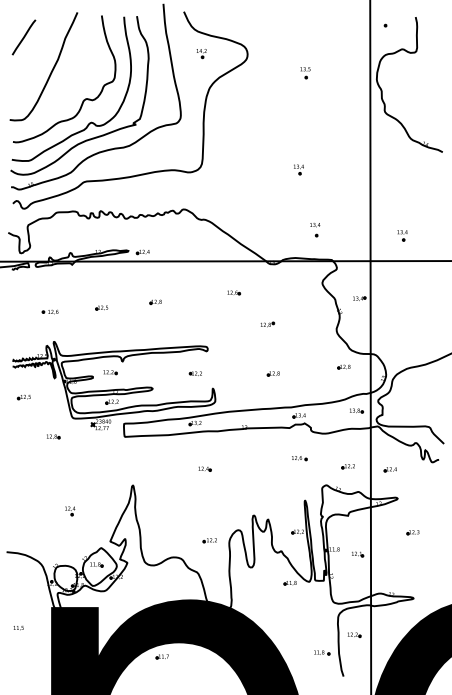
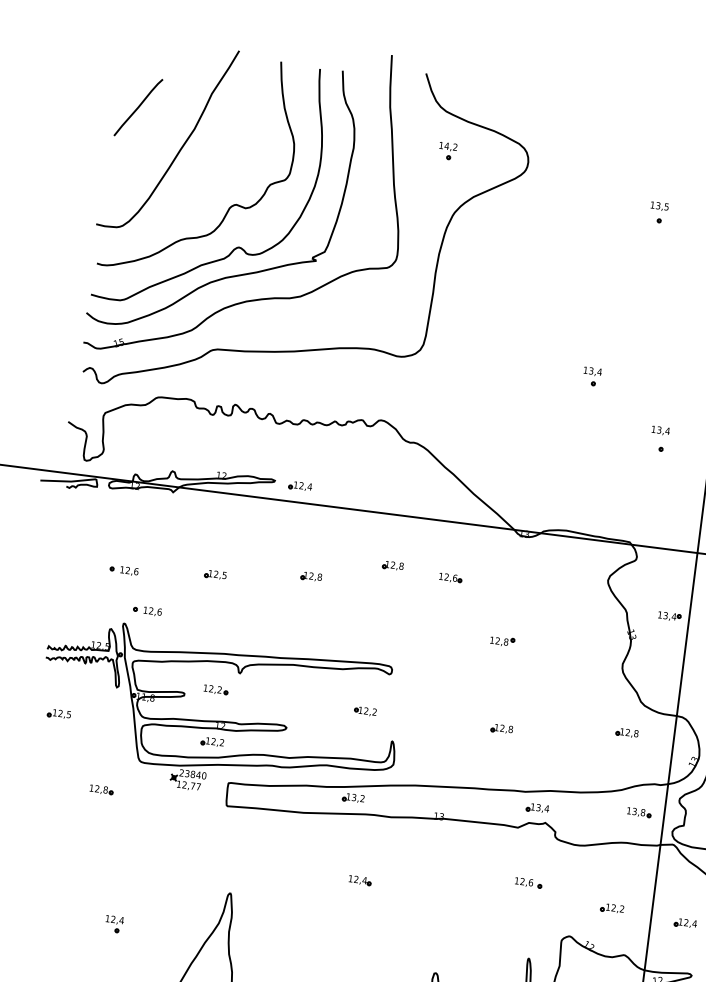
line: (23, 37) -> (137, 107), moved
part: (305, 73) -> (658, 213), moved
part: (315, 230) -> (660, 440), moved
part: (200, 289) -> (392, 564), added
part: (65, 332) -> (146, 609), added

